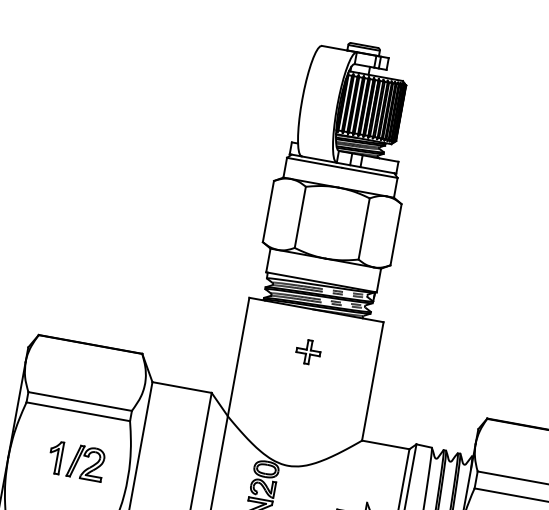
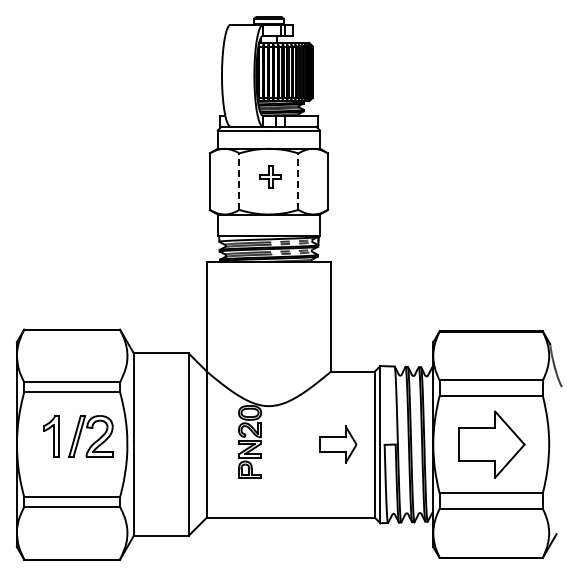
line: (300, 217) -> (239, 181), solid -> dashed
line: (364, 228) -> (298, 181), solid -> dashed
part: (308, 351) -> (270, 176), moved
part: (76, 461) -> (78, 436), size x1.4

